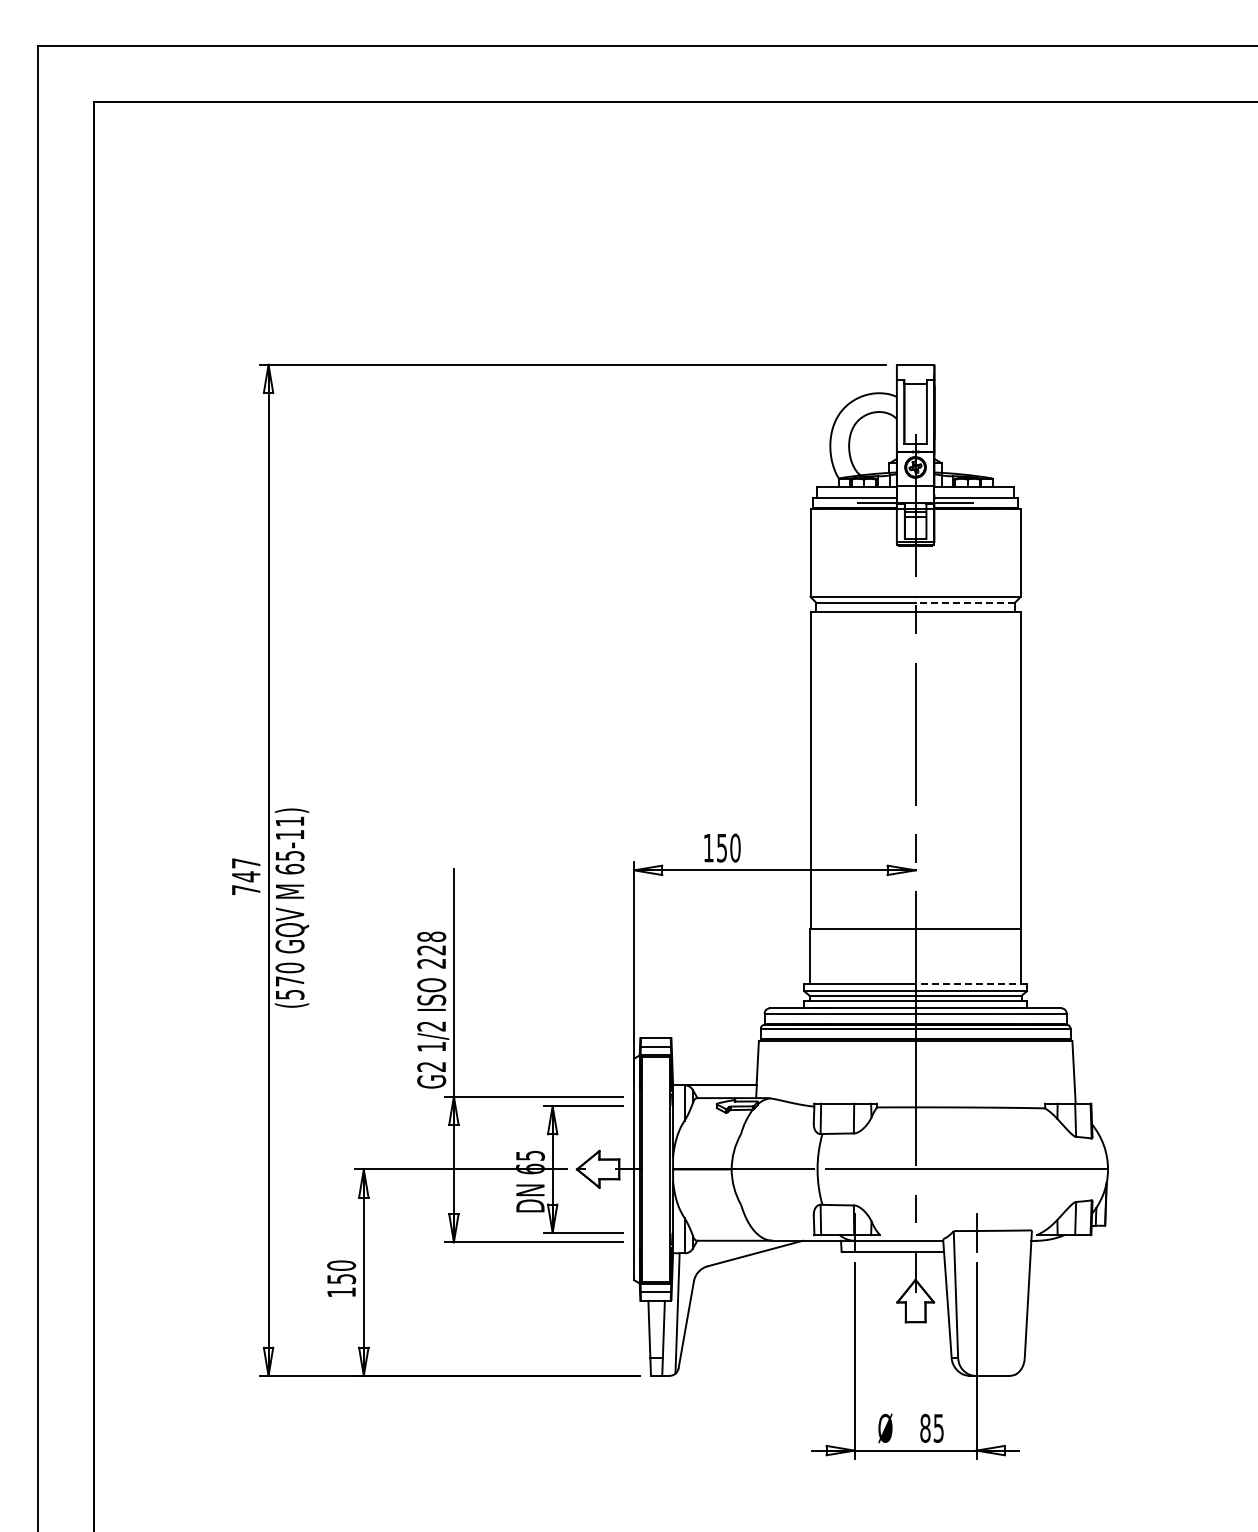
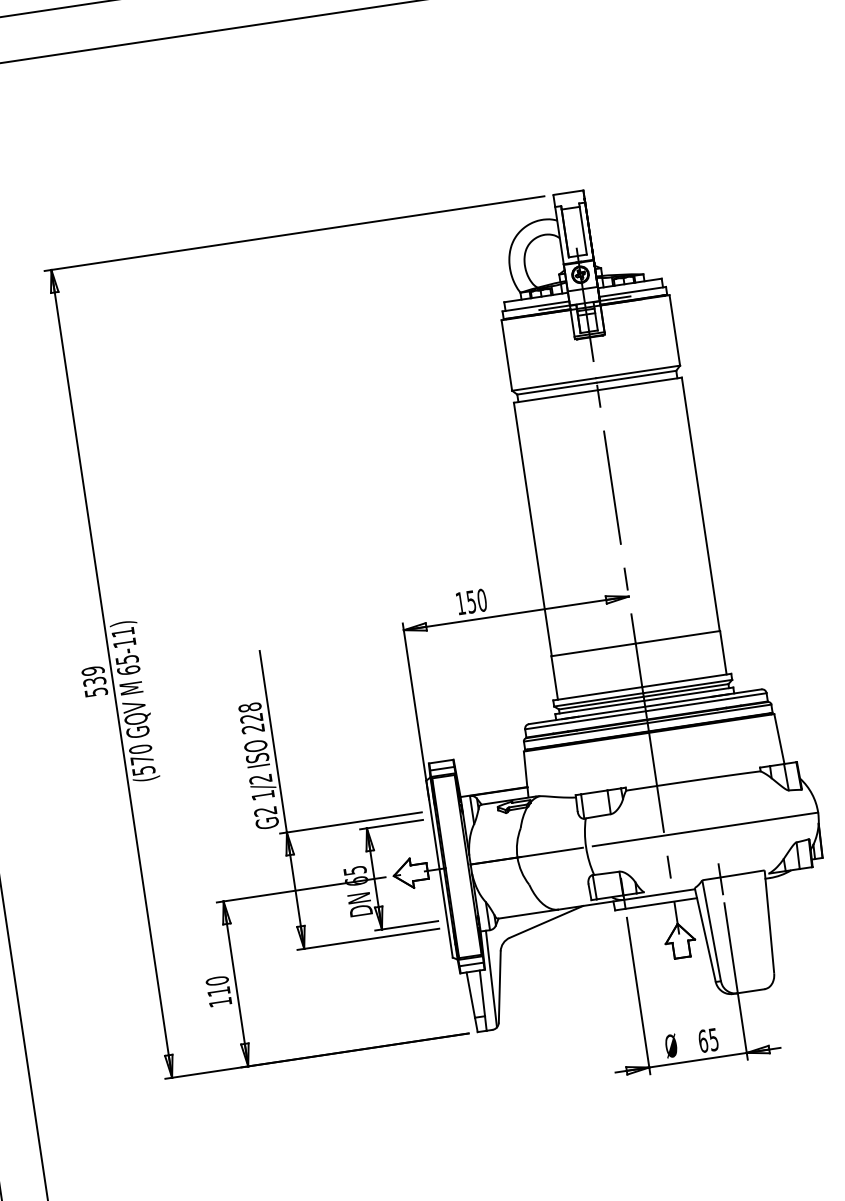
line: (965, 602) -> (636, 376), dashed -> solid
text: (245, 876) -> (94, 681), 747 -> 539
line: (971, 983) -> (686, 680), dashed -> solid
text: (341, 1279) -> (218, 992), 150 -> 110
text: (925, 1427) -> (703, 1040), 85 -> 65

